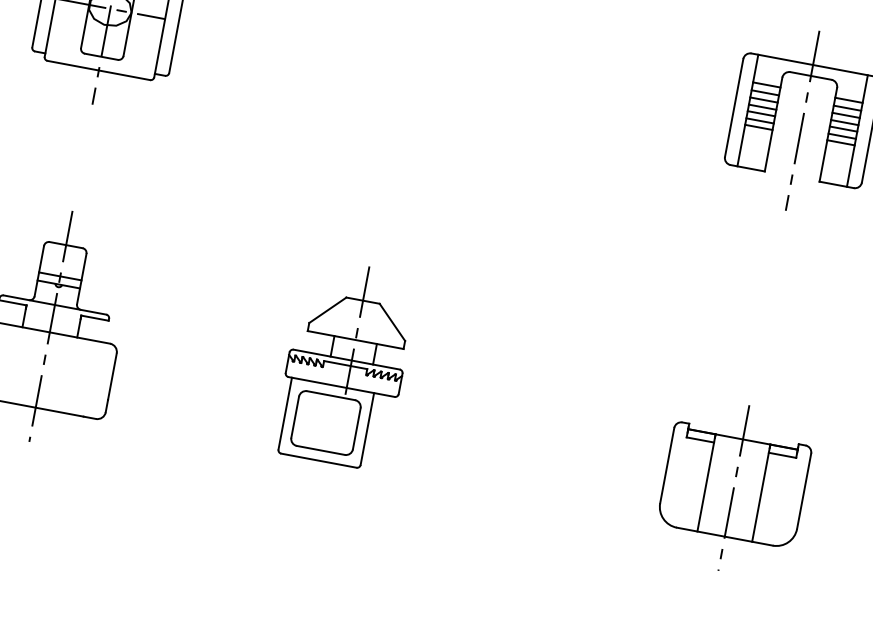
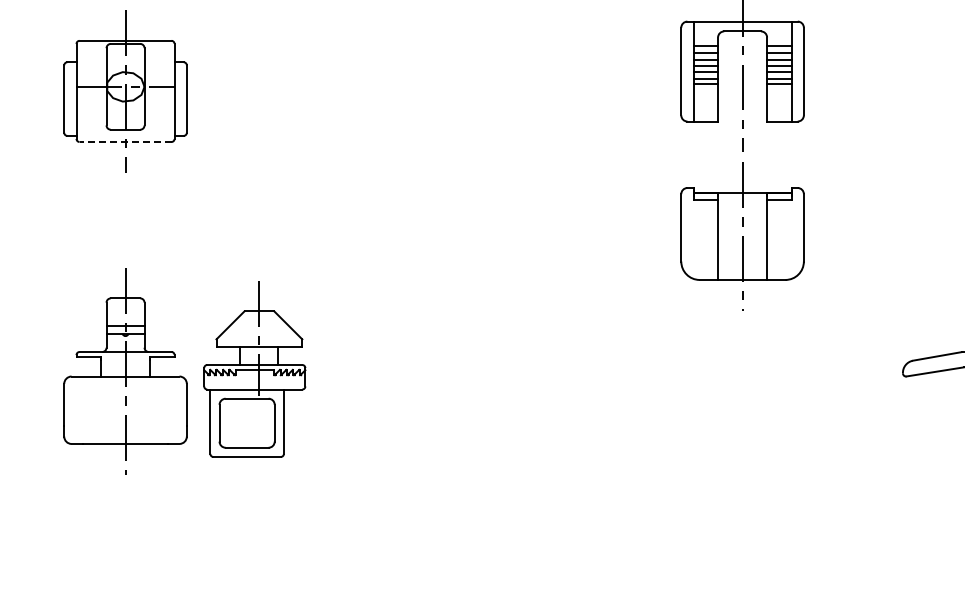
line: (98, 71) -> (125, 142), solid -> dashed
part: (345, 364) -> (254, 369), moved
part: (733, 488) -> (742, 236), moved

